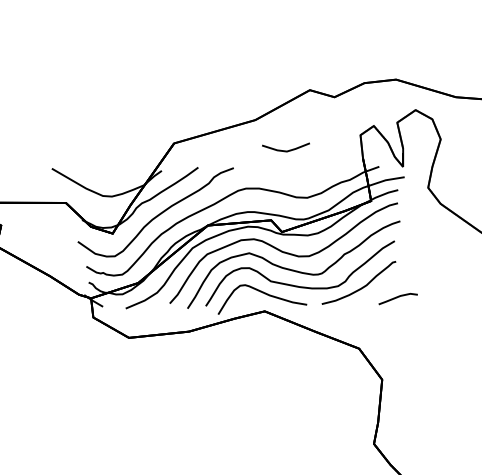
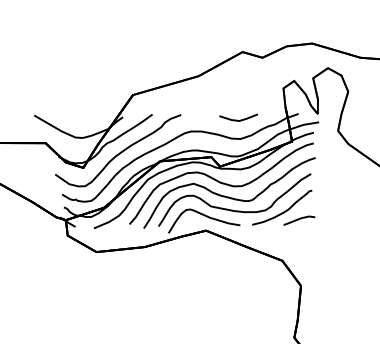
line: (285, 150) -> (238, 120), moved
part: (397, 299) -> (298, 221), moved

